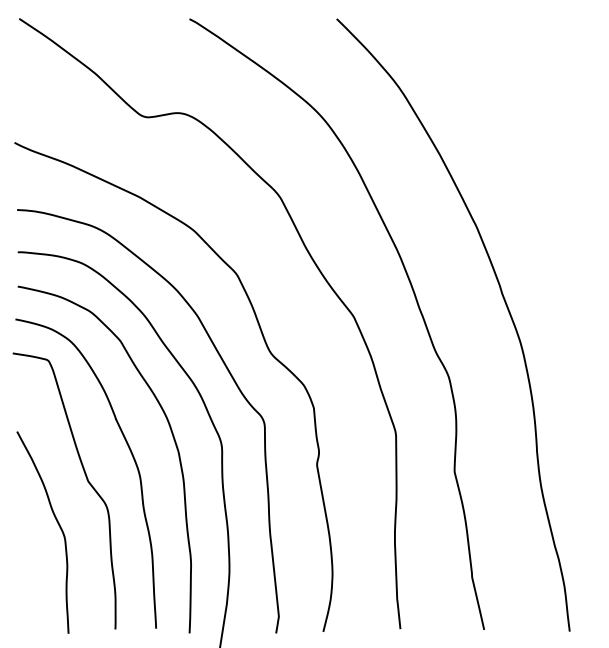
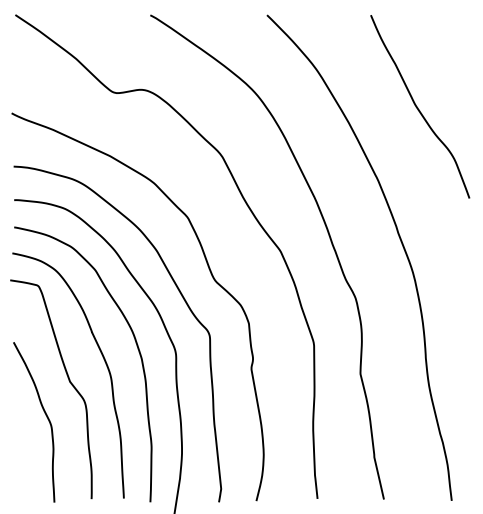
curve: (527, 135) -> (418, 107), added

